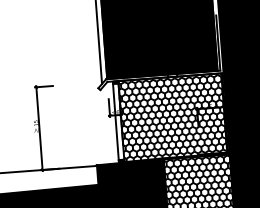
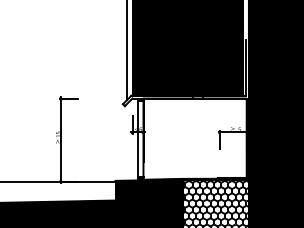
hatch: (172, 117) -> (194, 138), removed

